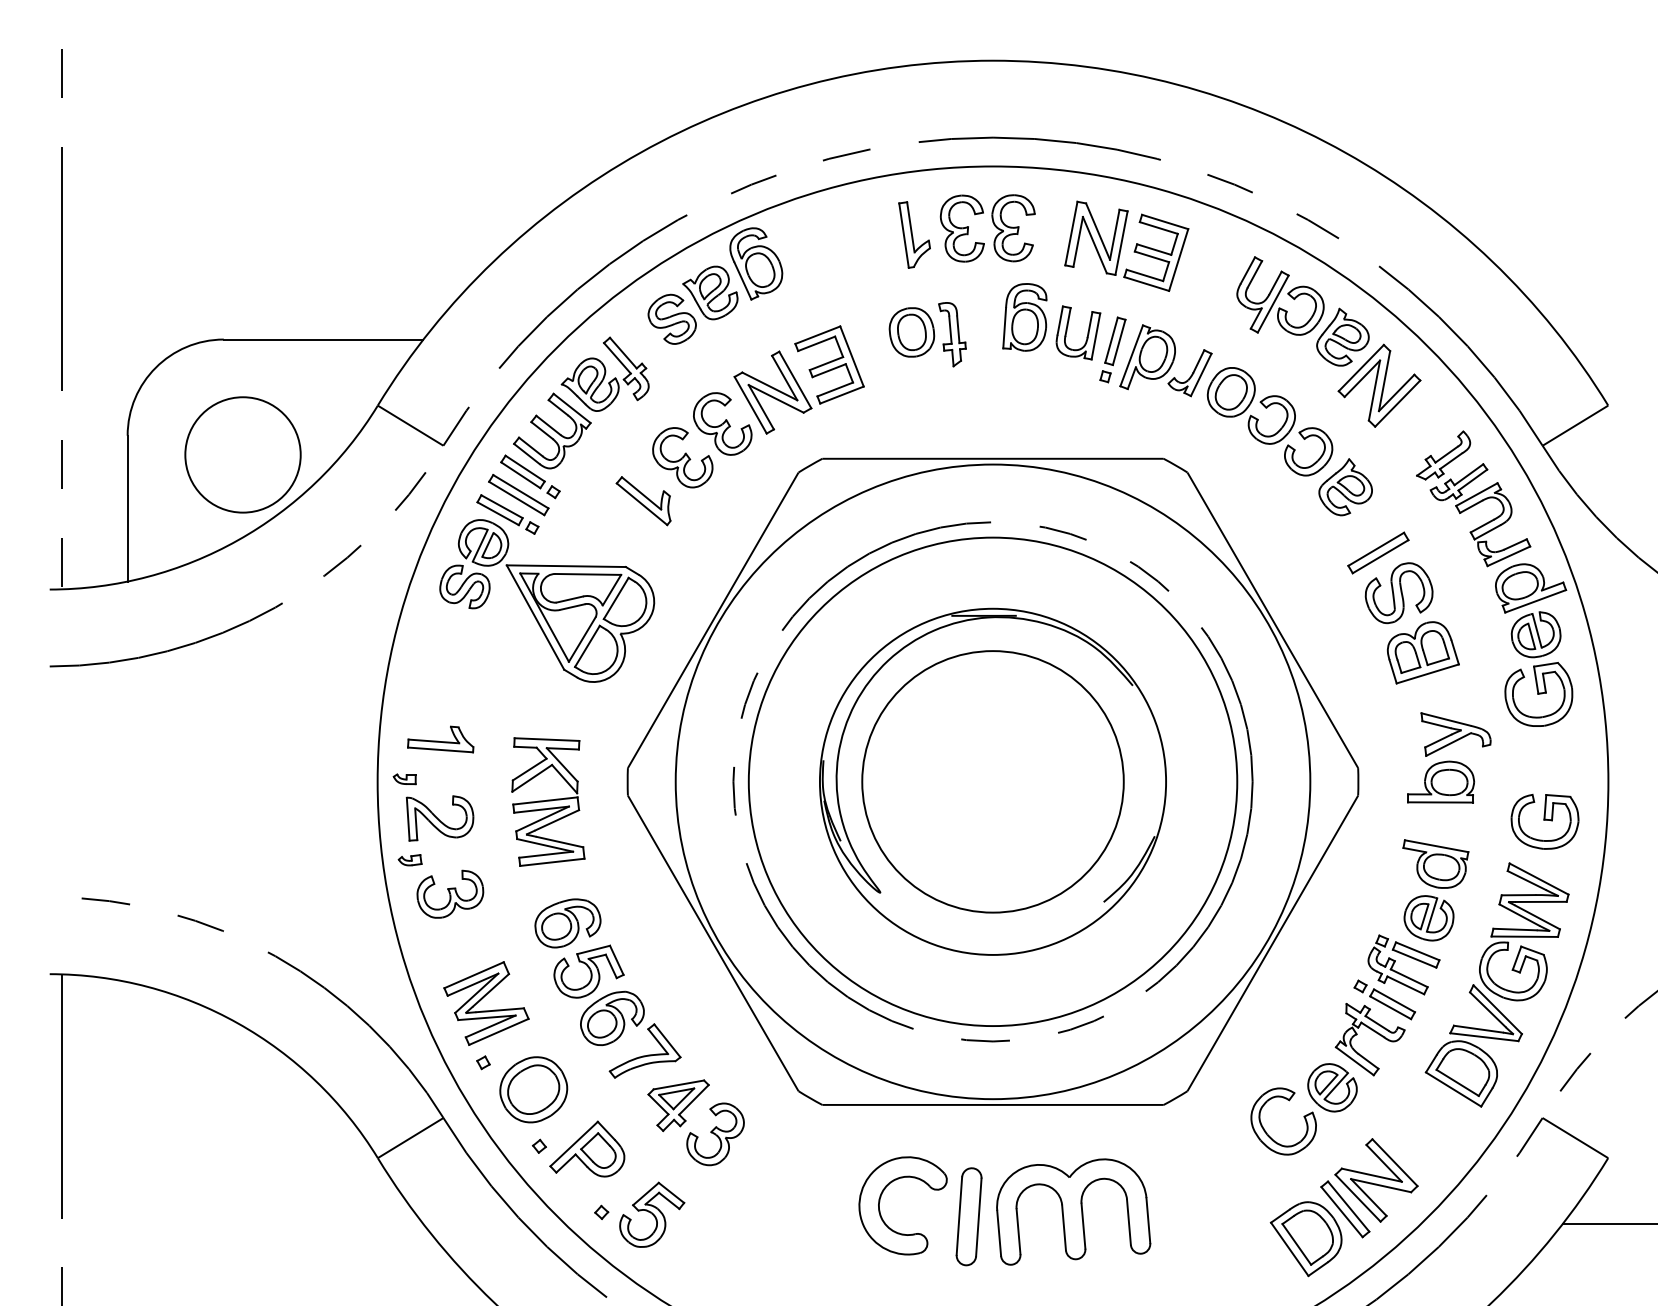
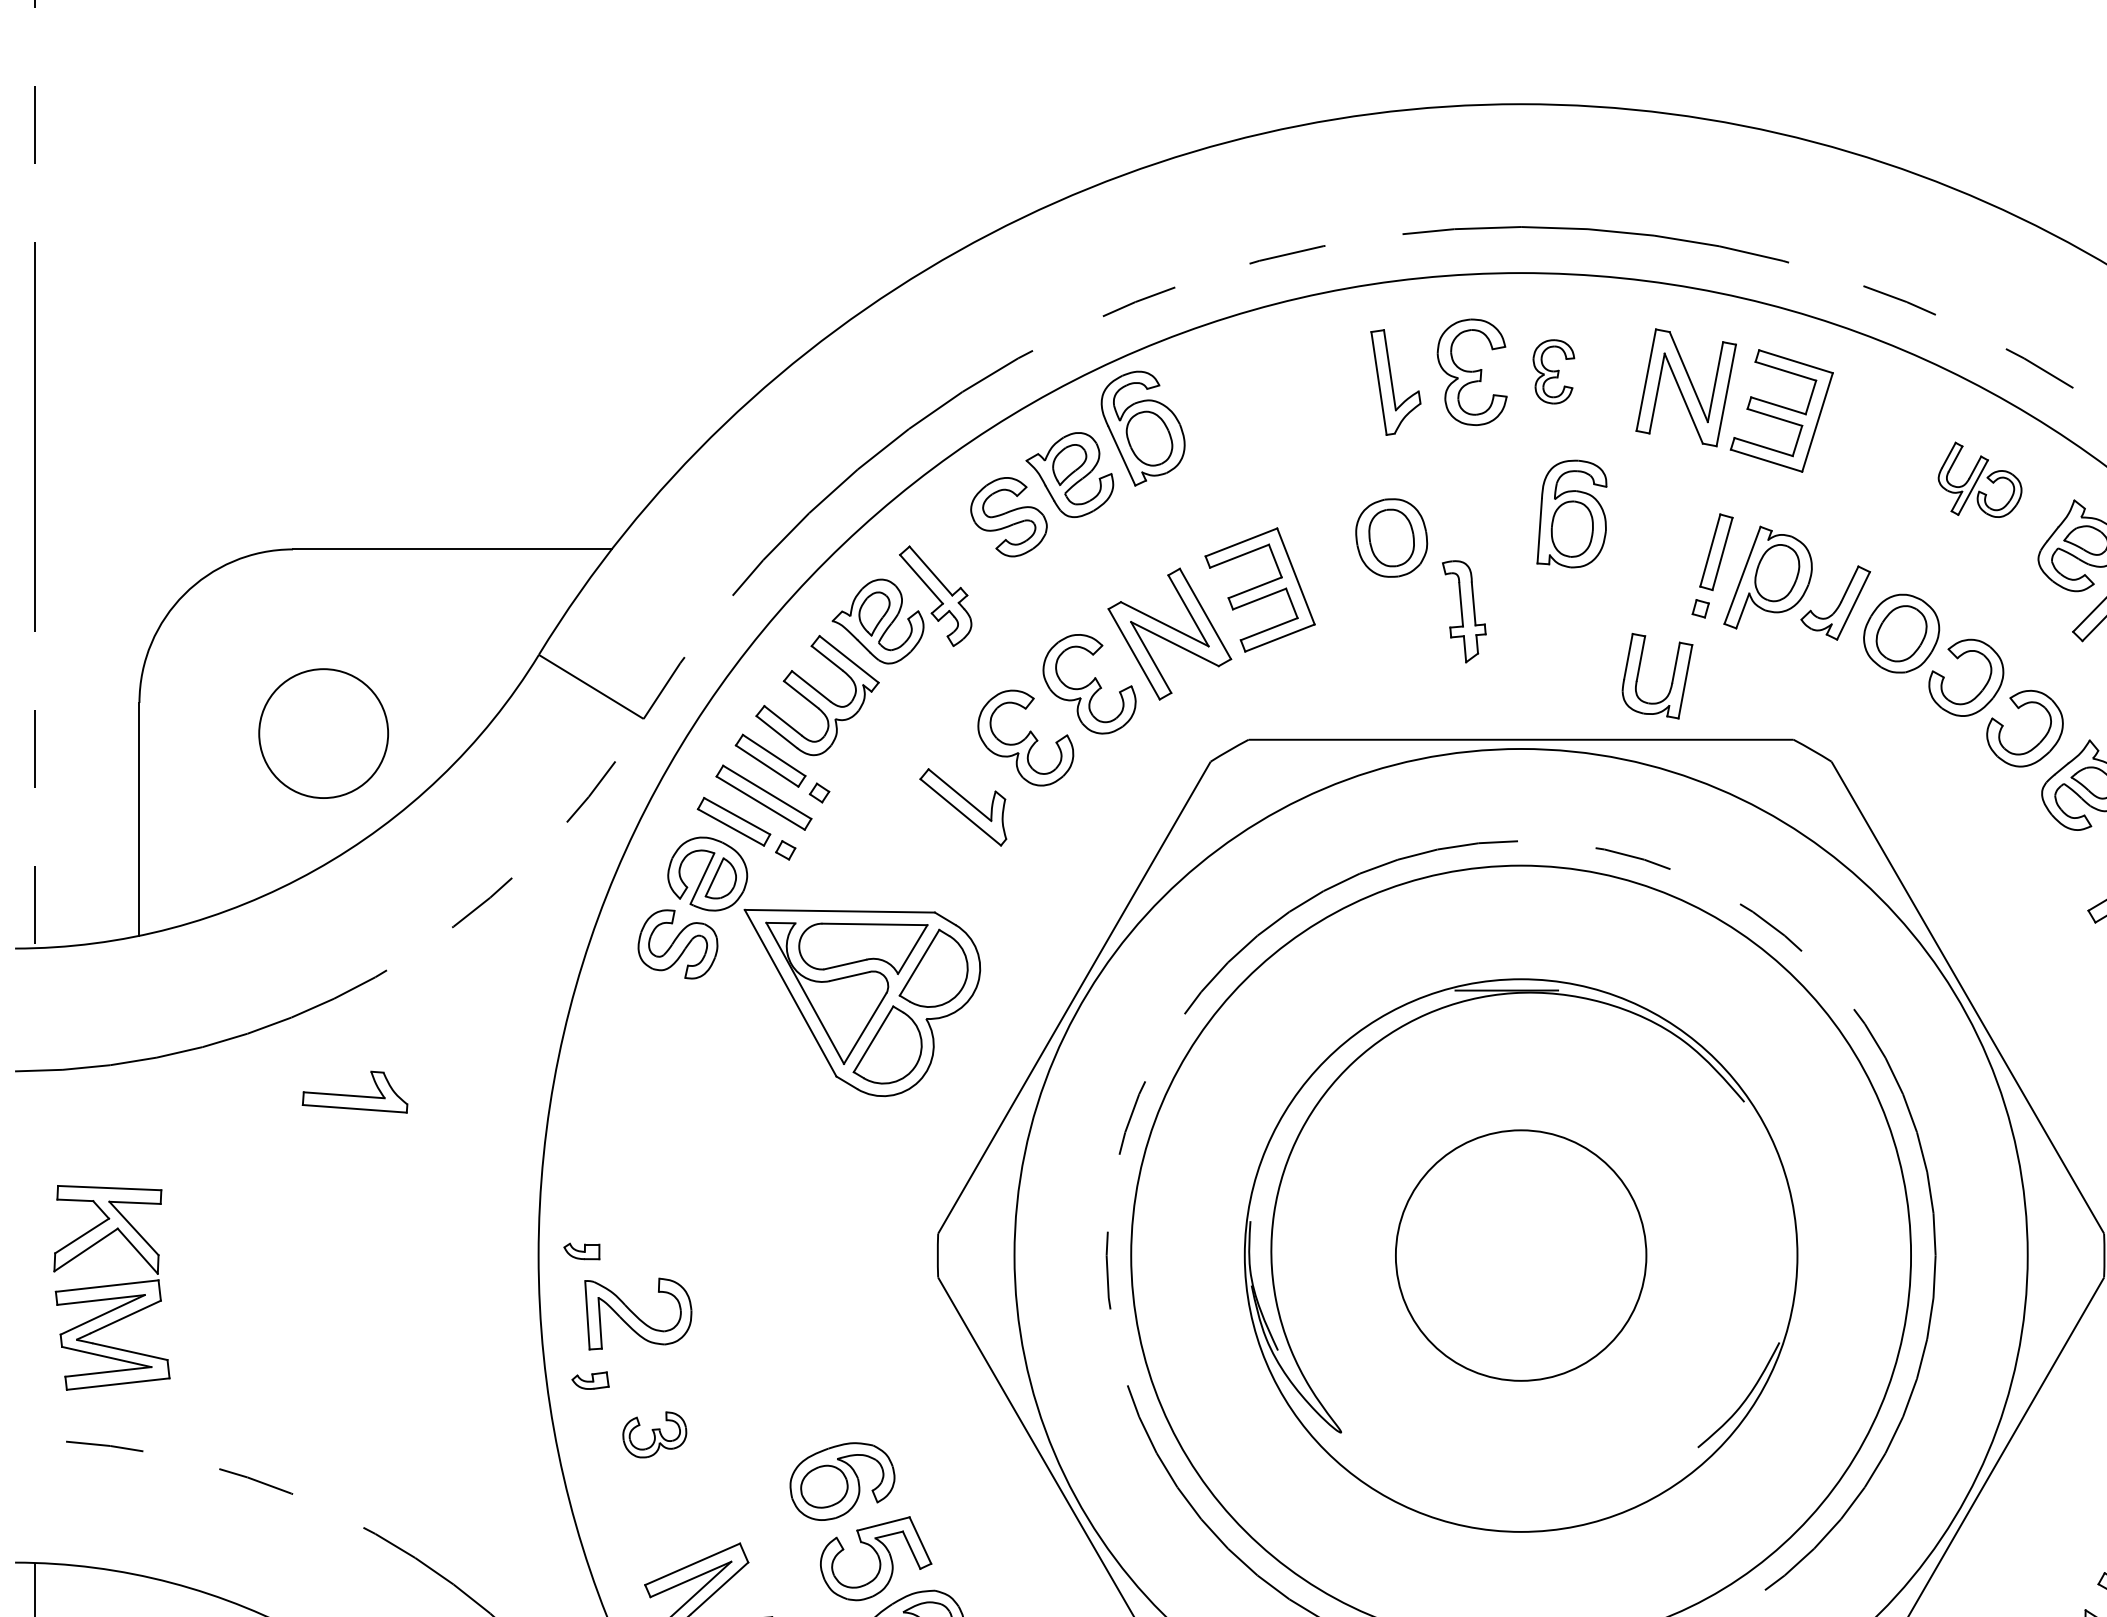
part: (1013, 228) -> (1553, 372), size x0.6
part: (1280, 295) -> (1980, 479), size x0.6
part: (952, 334) -> (1464, 611), moved
part: (1086, 336) -> (1670, 681), moved
circle: (242, 454) -> (322, 732), size x0.7
part: (440, 739) -> (354, 1092), moved
circle: (992, 781) -> (1520, 1255), size x0.6
part: (548, 801) -> (112, 1286), moved
part: (450, 893) -> (654, 1433), size x0.6

